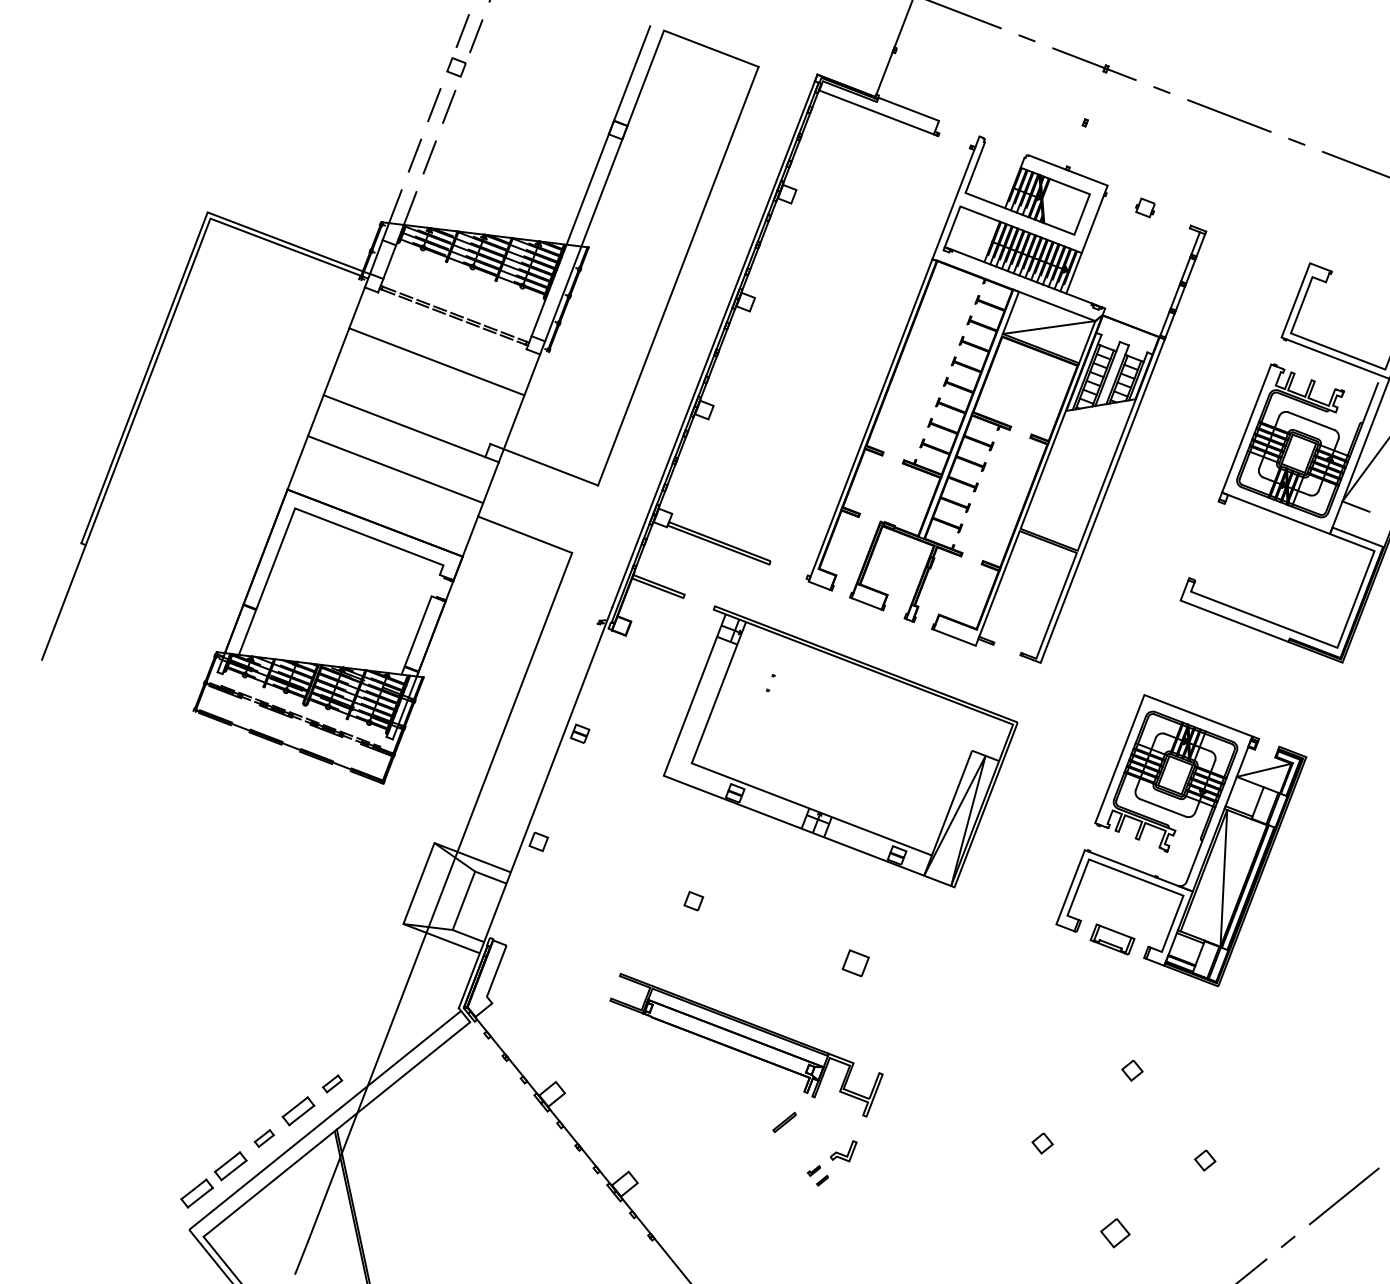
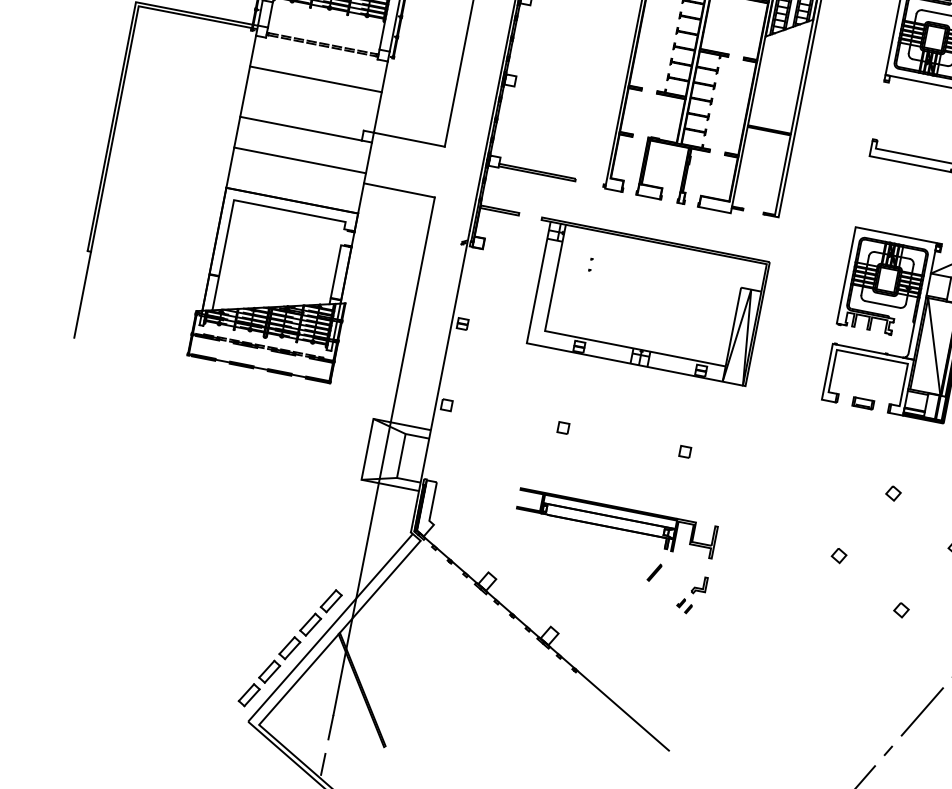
part: (1112, 938) -> (863, 402), size x0.71
part: (855, 963) -> (685, 452), size x0.71
part: (332, 1083) -> (331, 600), size x1.67
part: (264, 1138) -> (289, 648), size x1.67
part: (1115, 1233) -> (901, 610), size x0.71

